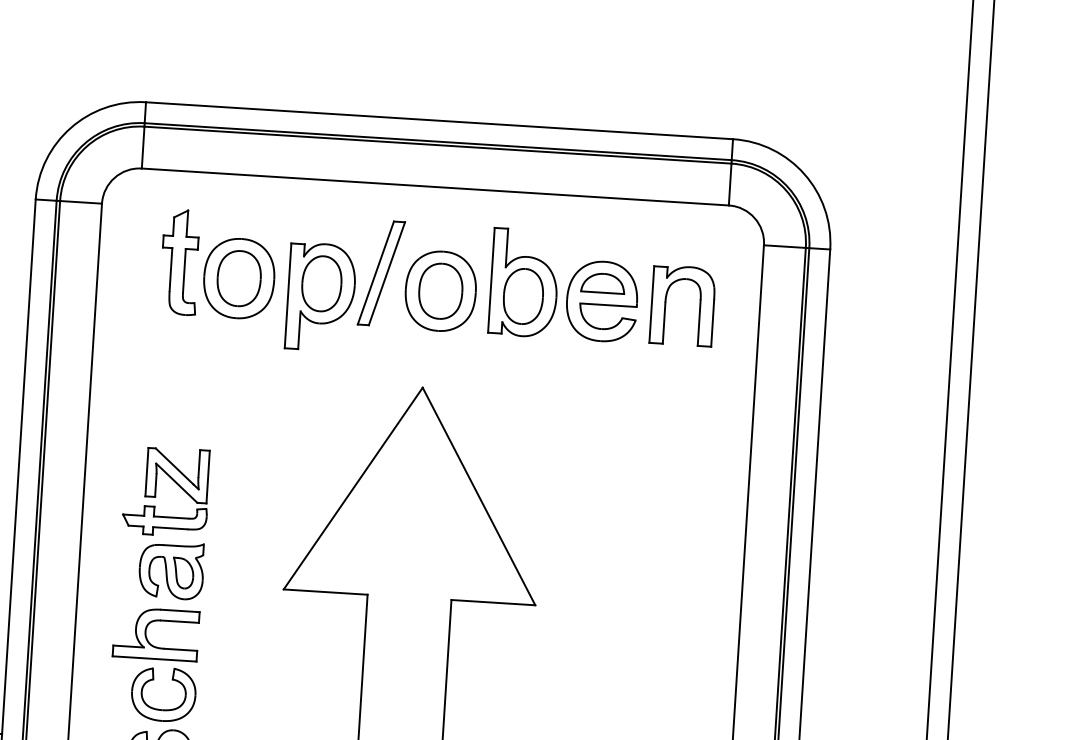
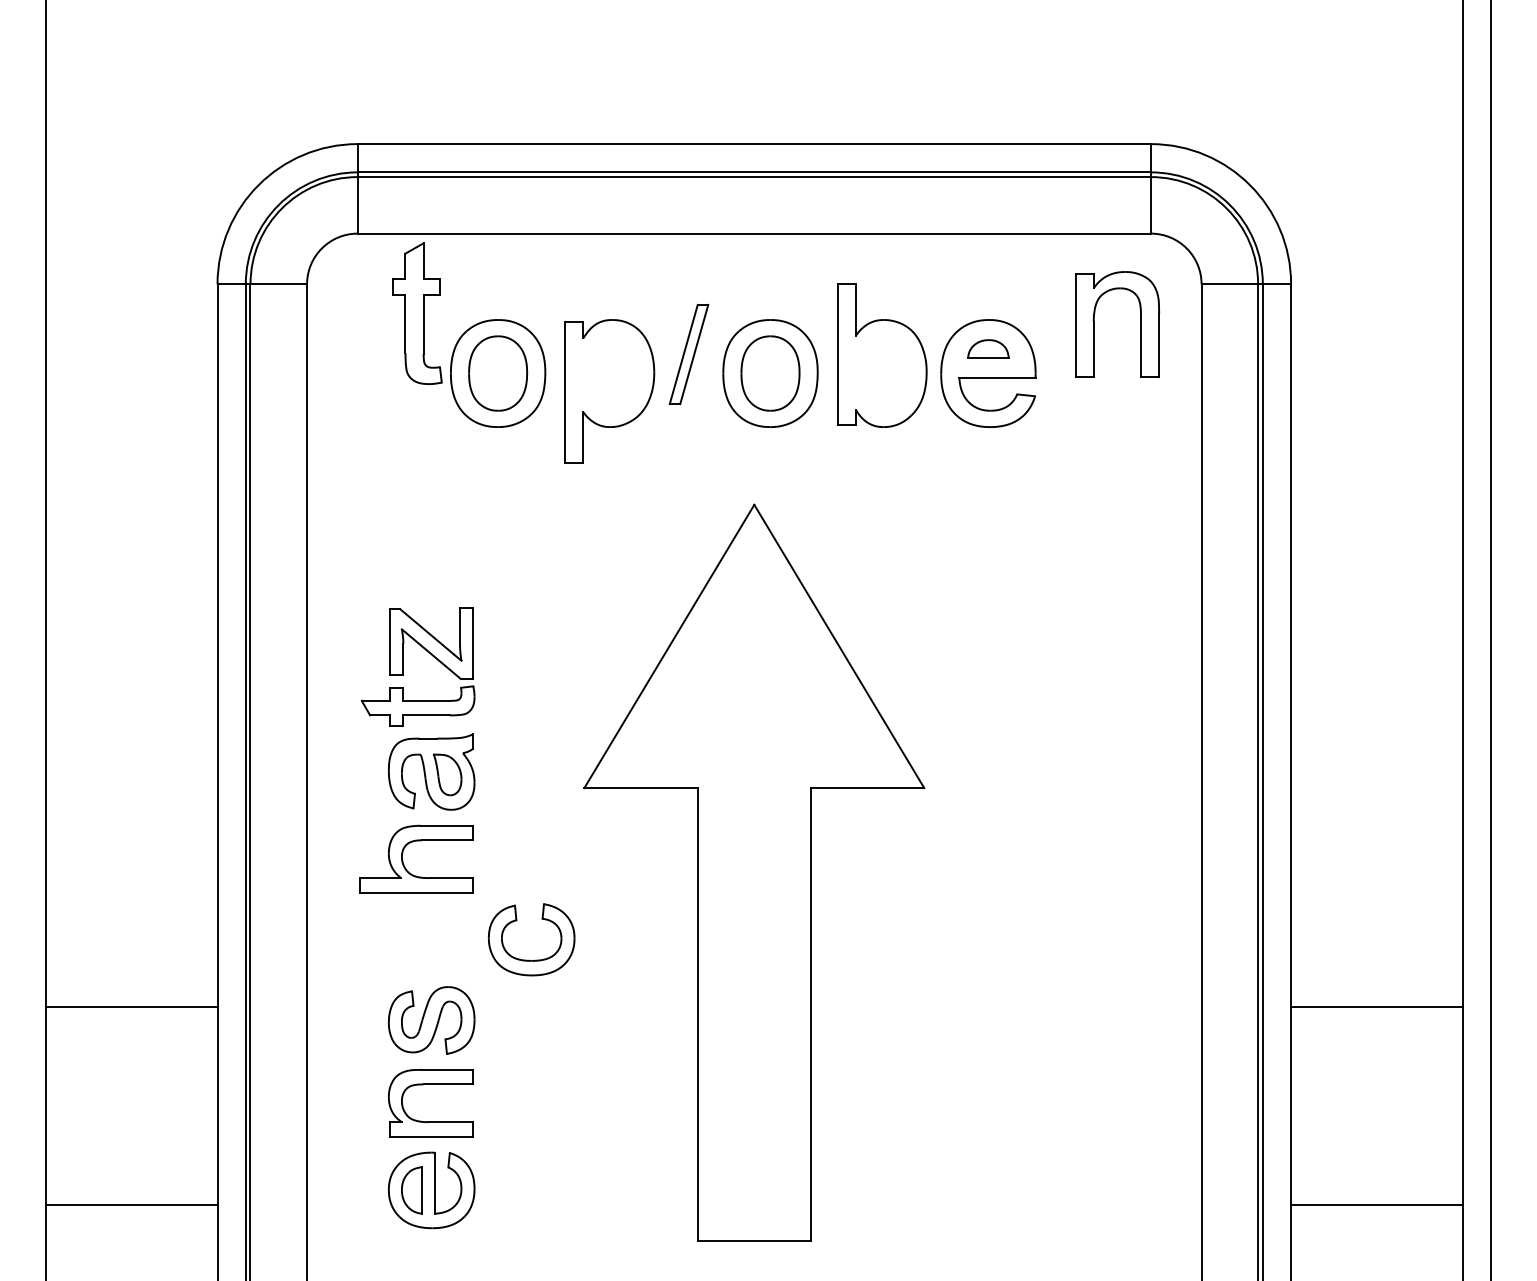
part: (180, 262) -> (417, 313), moved
part: (381, 273) -> (688, 354), size x0.7
part: (603, 282) -> (988, 348), size x0.7
part: (321, 283) -> (609, 373), removed
part: (523, 296) -> (882, 373), removed
part: (665, 304) -> (1094, 324), moved
part: (159, 708) -> (527, 959), moved

